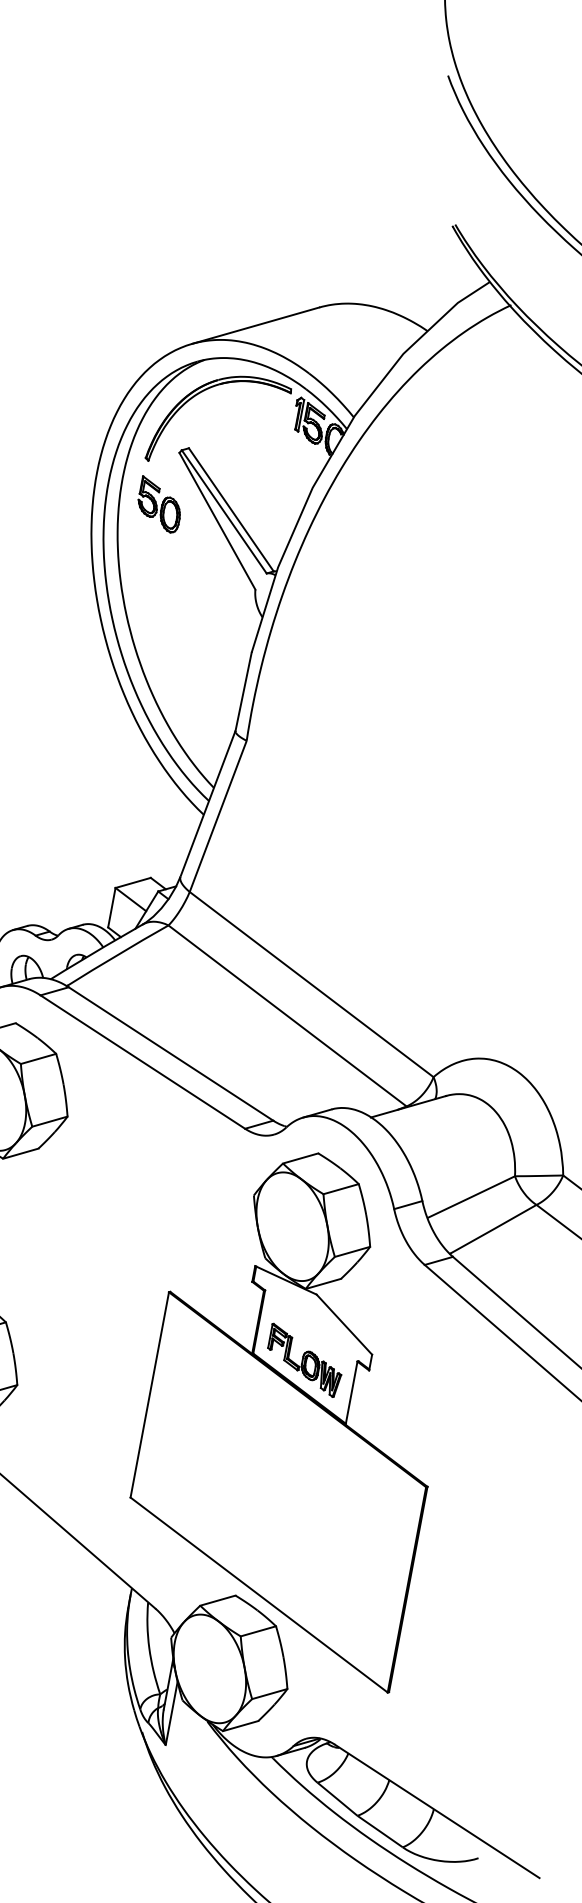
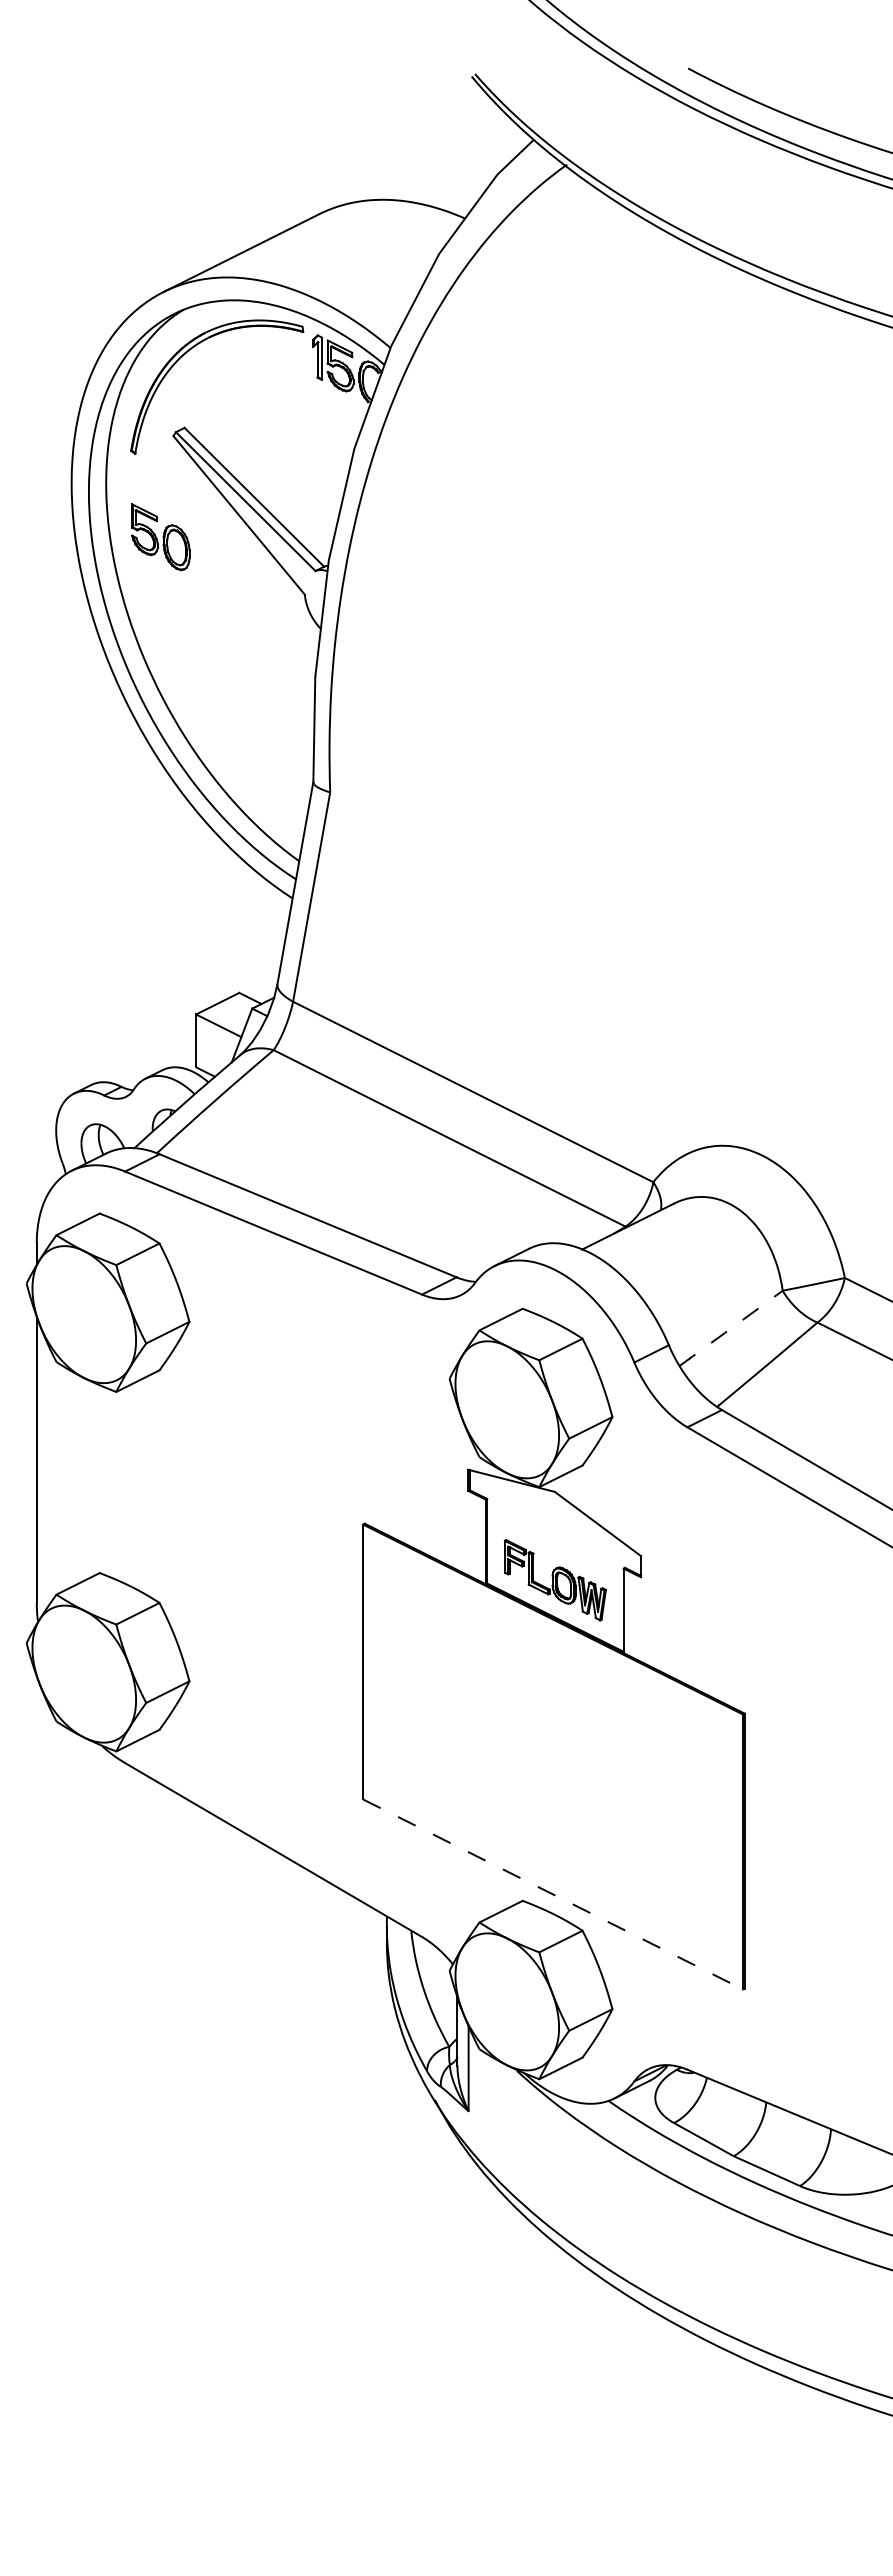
part: (159, 505) -> (160, 537), moved
arc: (471, 1197) -> (731, 1328), solid -> dashed
line: (259, 1595) -> (553, 1894), solid -> dashed

